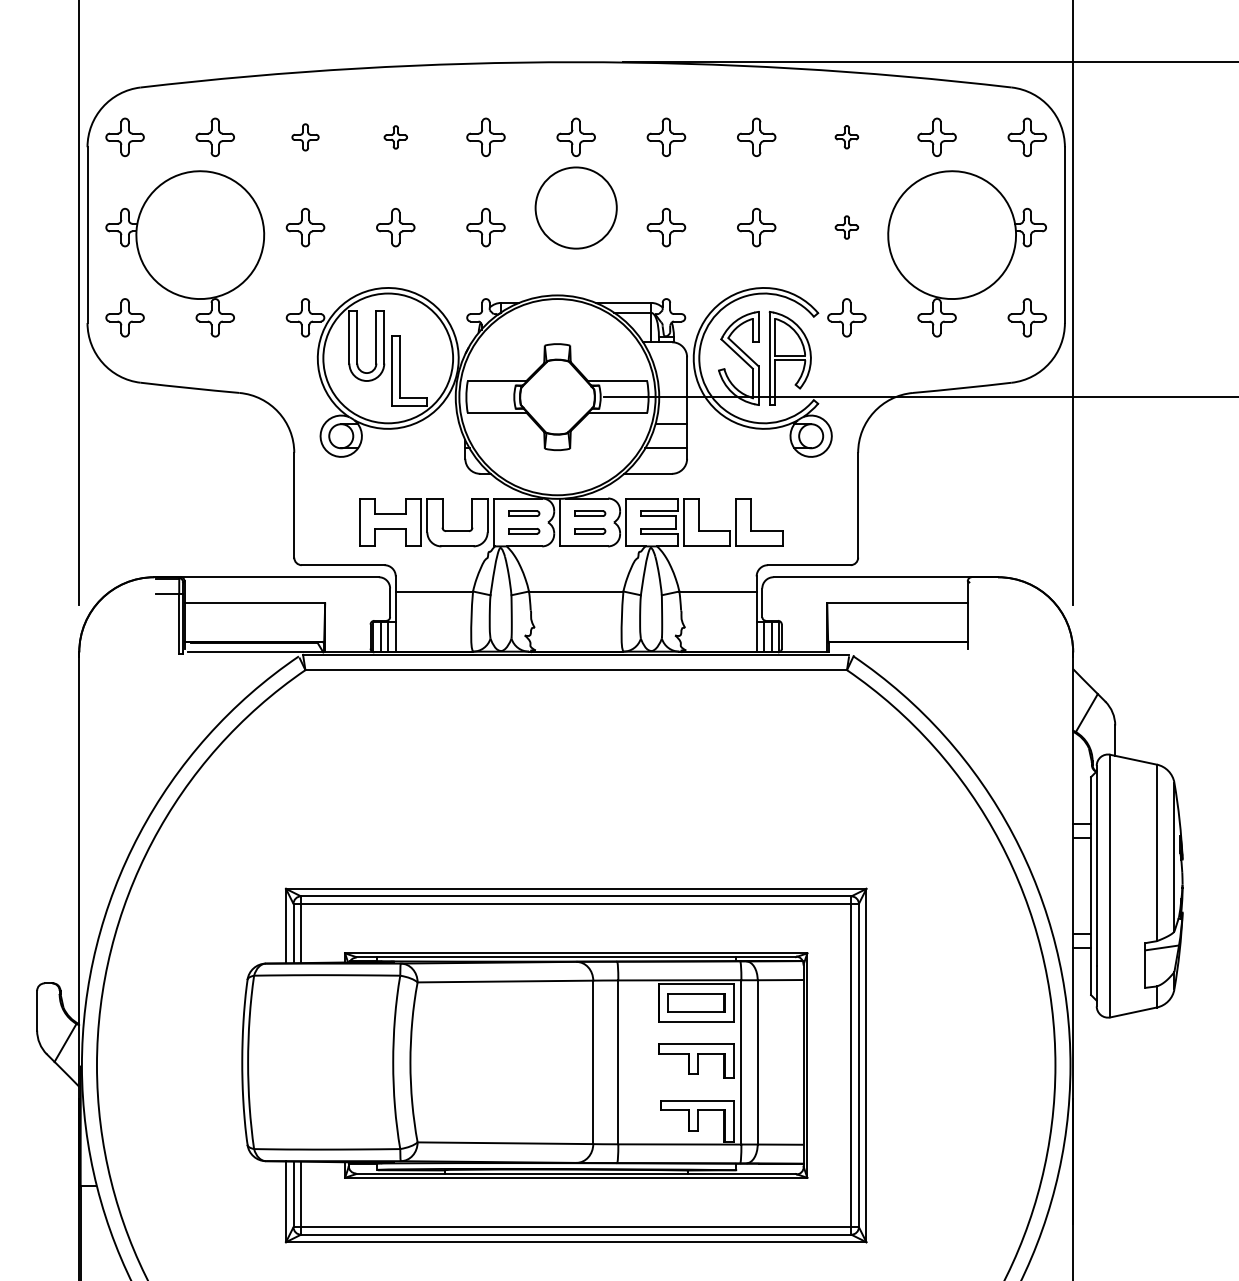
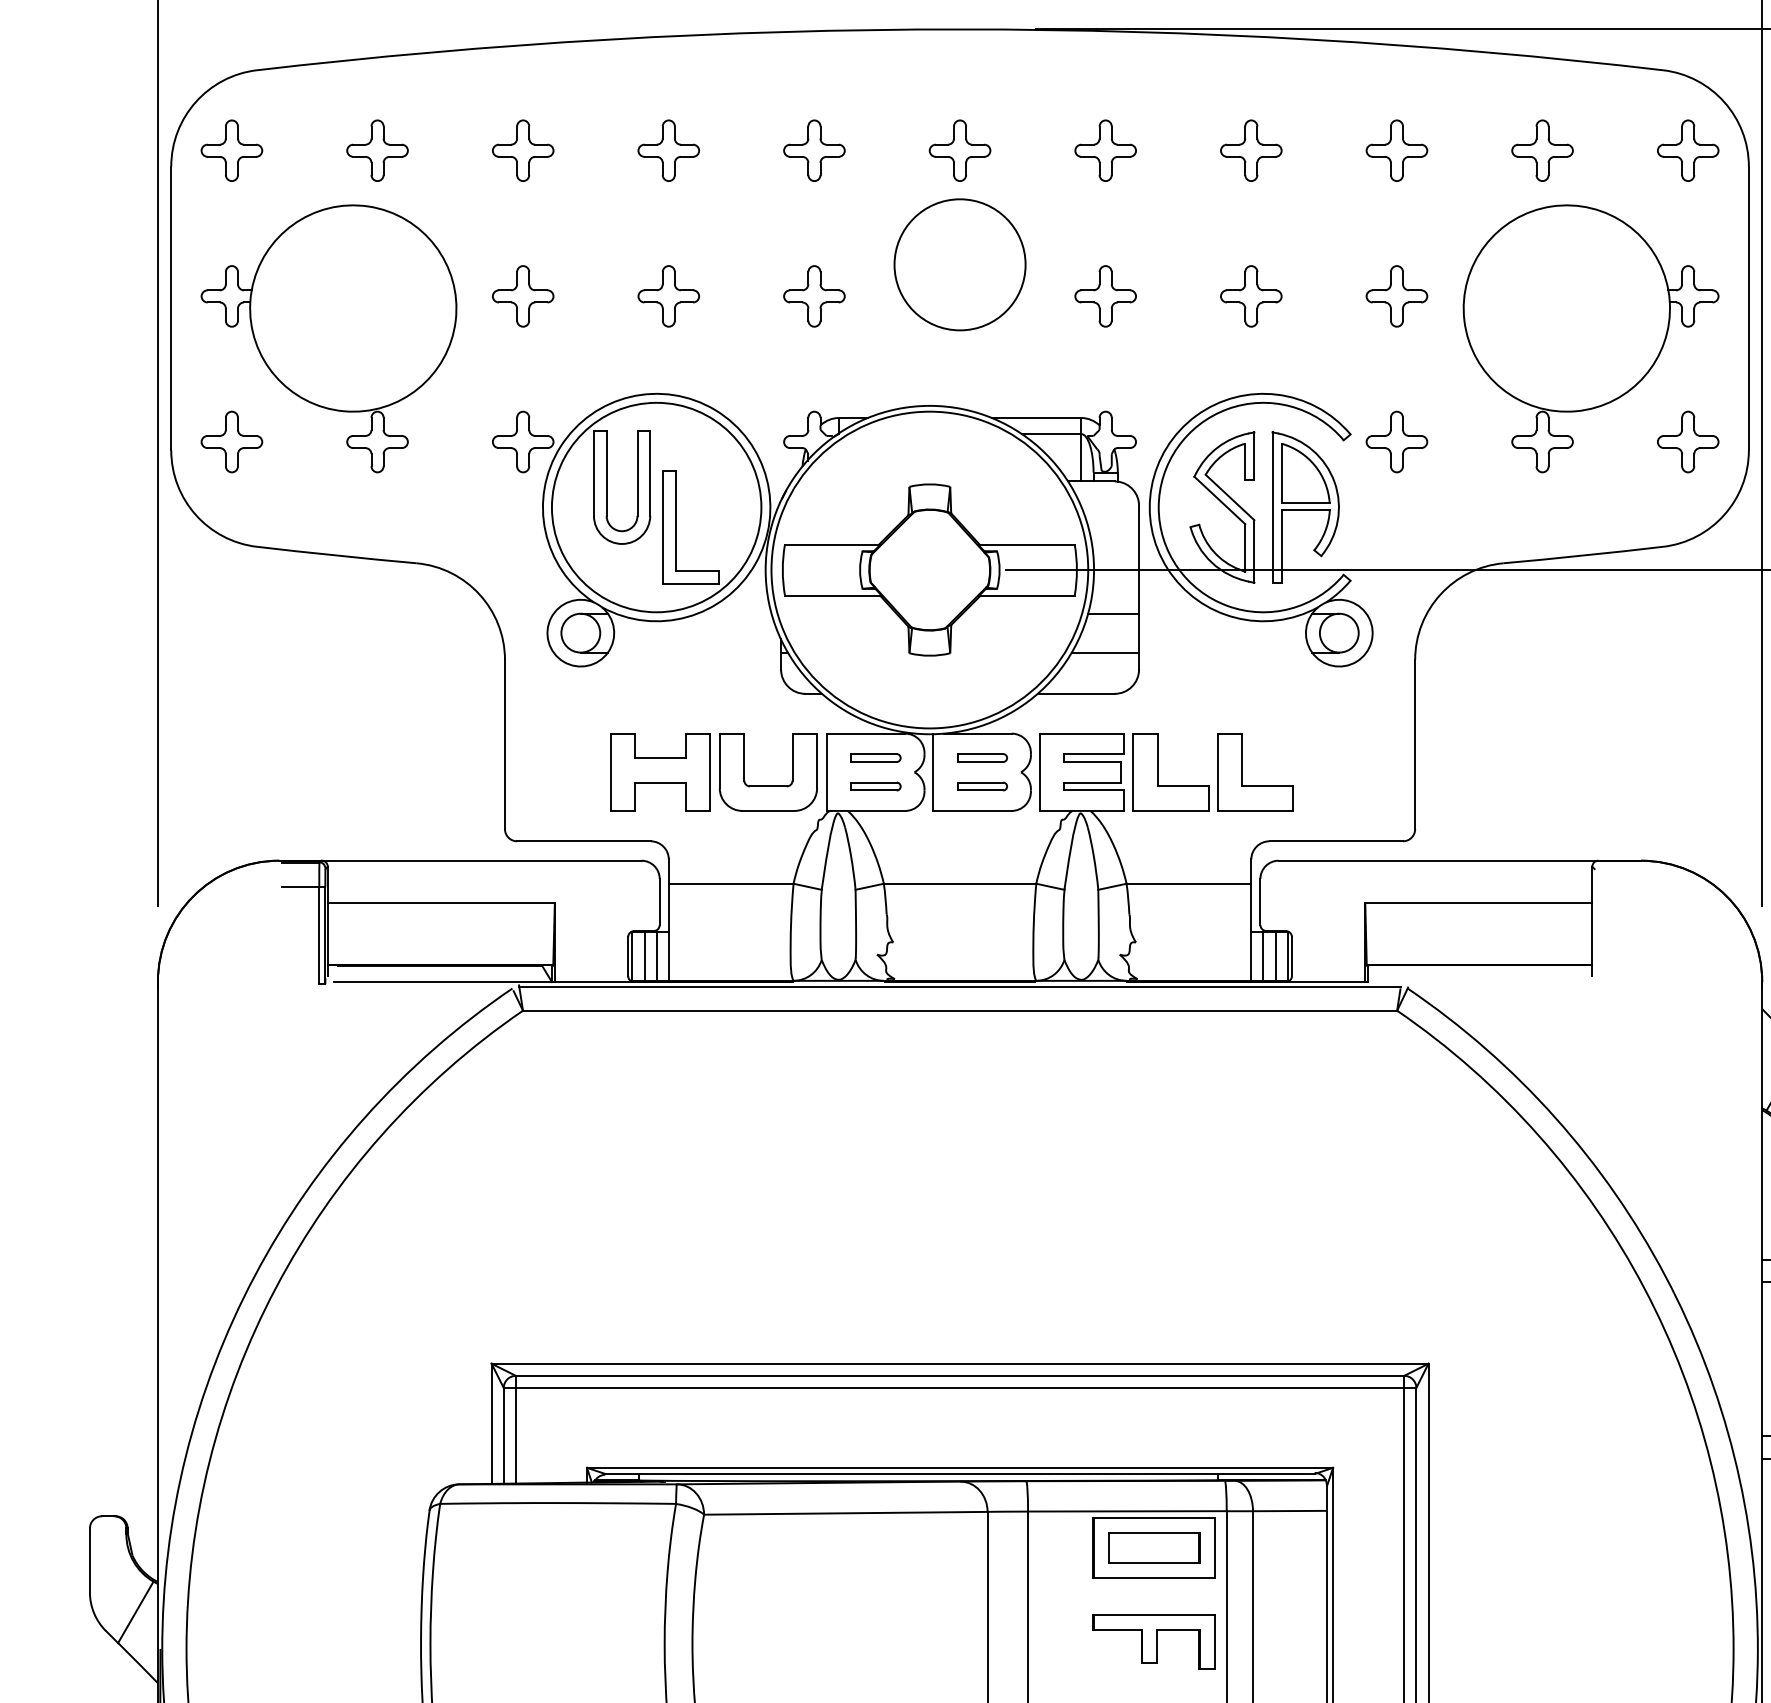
part: (846, 136) -> (1396, 149), size x1.67
part: (305, 137) -> (523, 150), size x1.43
part: (395, 137) -> (668, 150), size x1.67
part: (846, 227) -> (1396, 296), size x1.67

